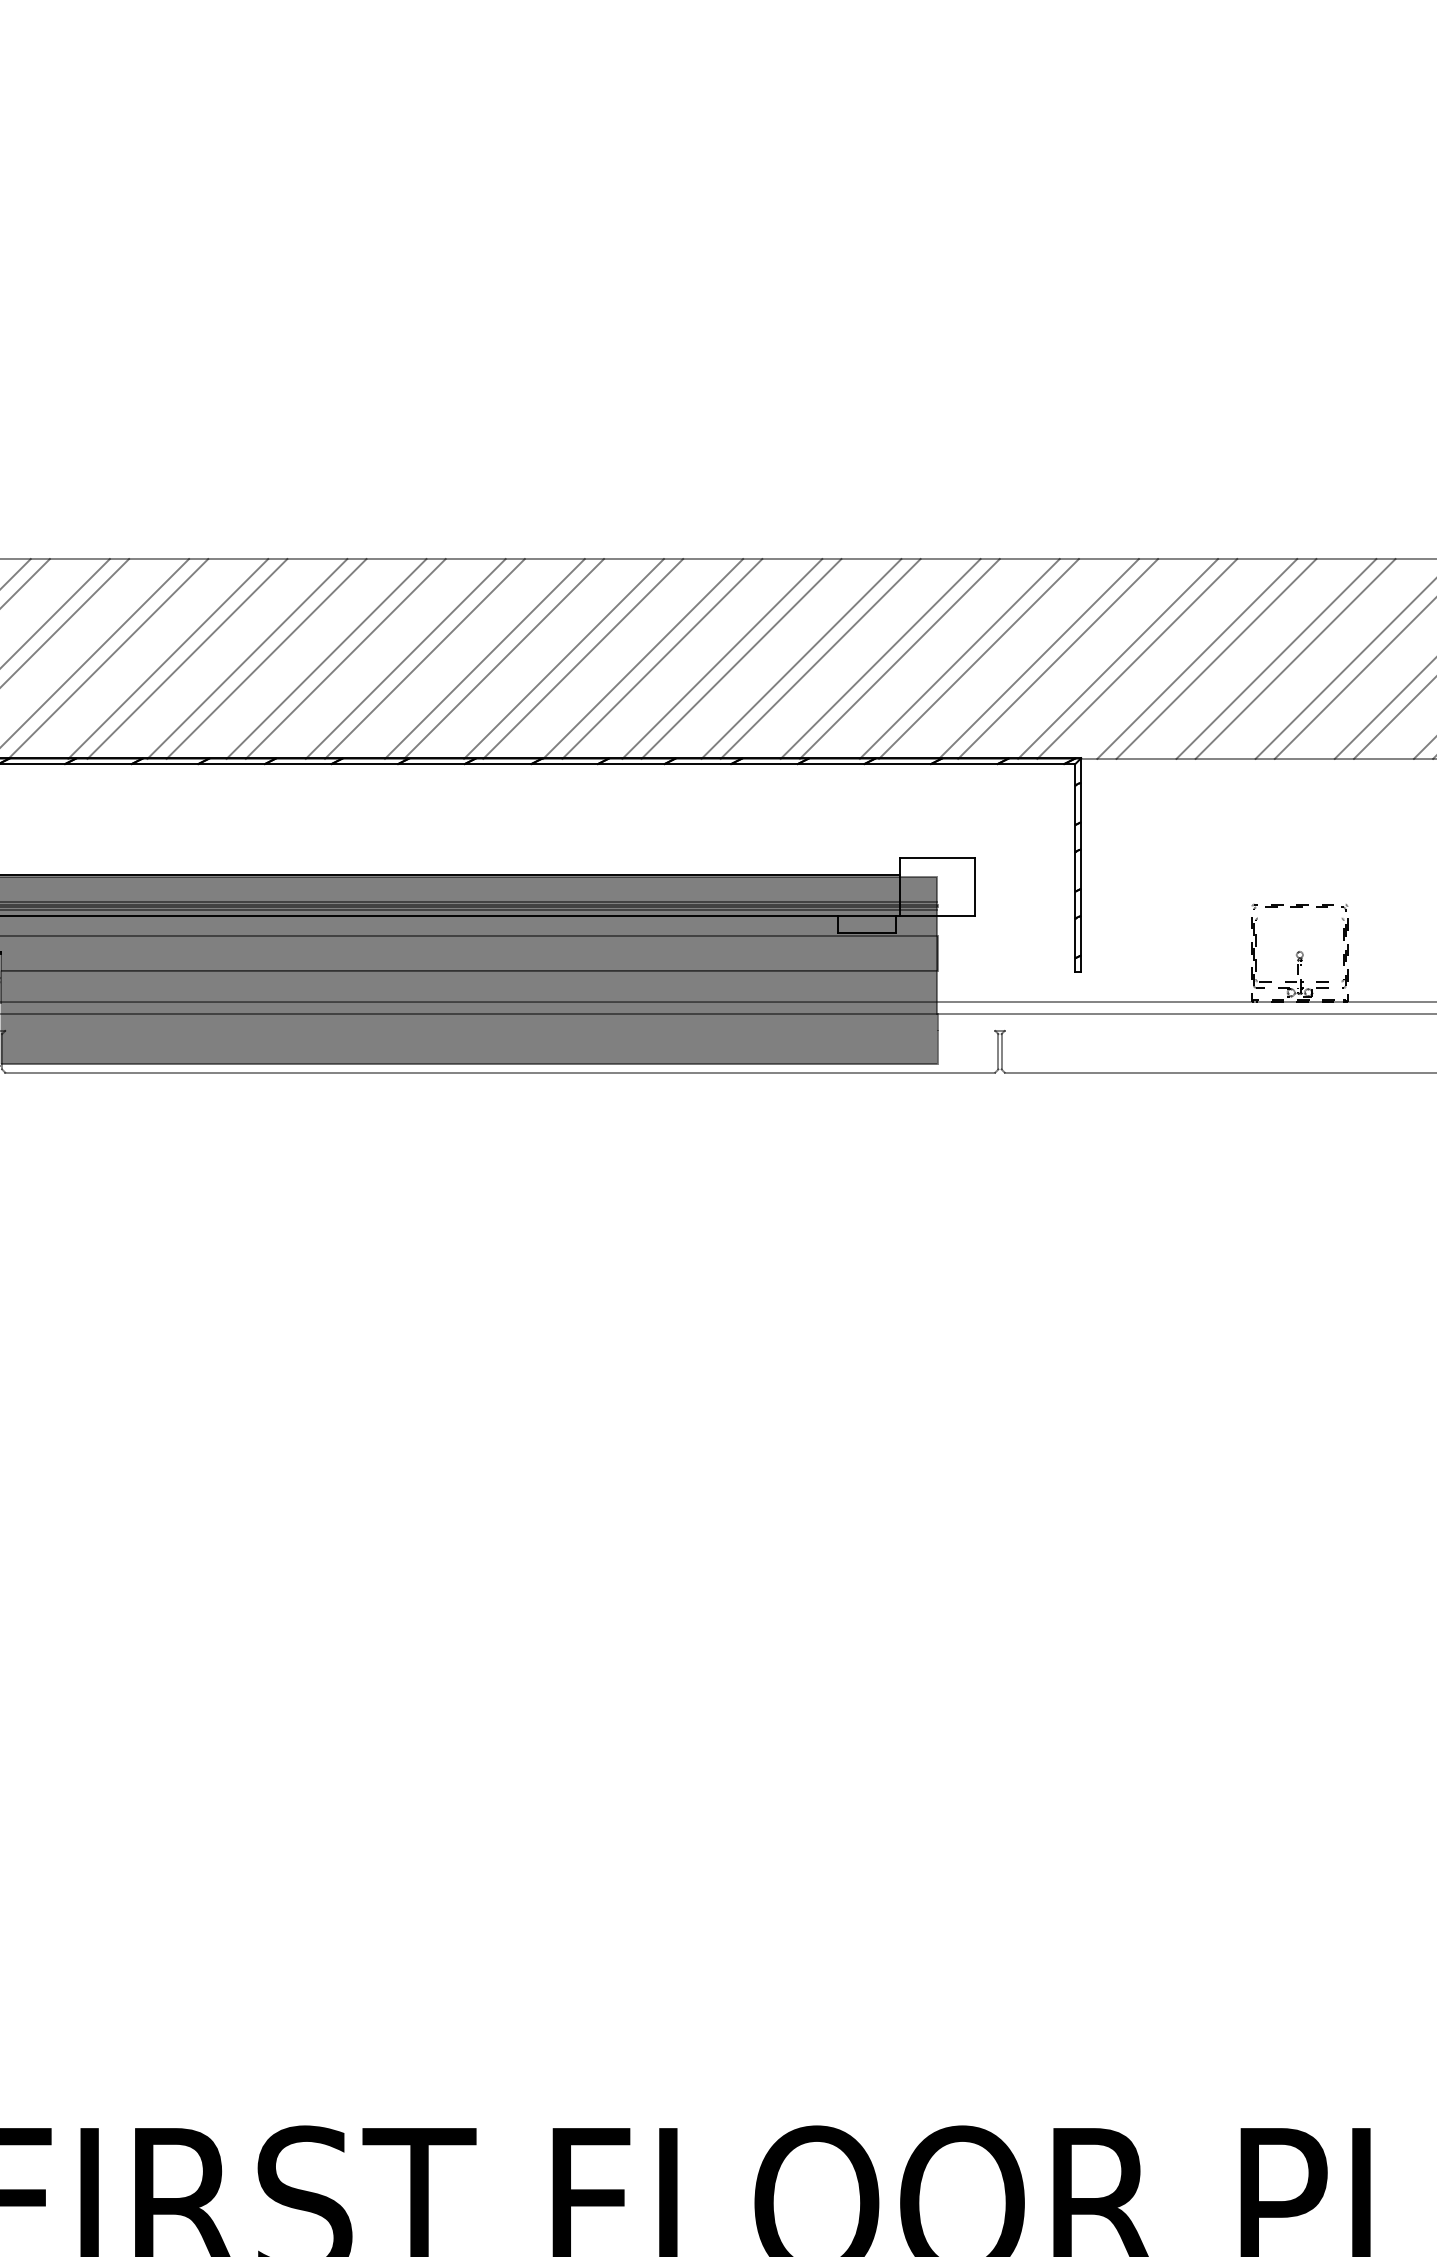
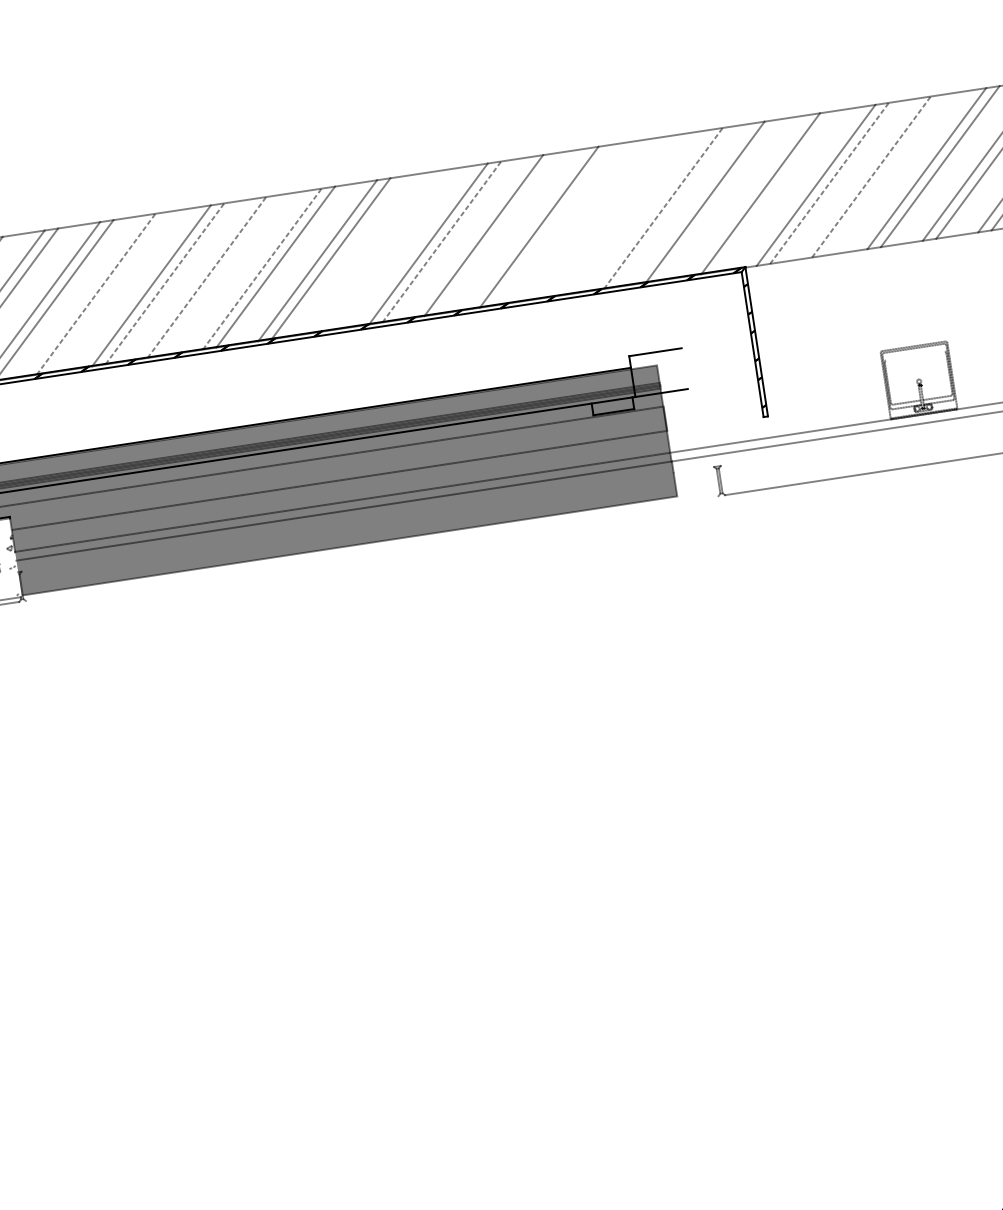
line: (168, 658) -> (96, 293), solid -> dashed
line: (187, 658) -> (109, 291), removed
line: (266, 658) -> (164, 283), solid -> dashed
line: (326, 658) -> (206, 277), solid -> dashed
line: (345, 658) -> (220, 275), removed
line: (406, 658) -> (262, 268), solid -> dashed
line: (563, 658) -> (372, 252), removed
line: (583, 658) -> (386, 250), removed
line: (662, 658) -> (441, 241), solid -> dashed
line: (741, 658) -> (497, 233), removed
line: (820, 658) -> (552, 224), removed
line: (880, 658) -> (594, 218), removed
line: (899, 658) -> (607, 216), removed
line: (959, 658) -> (649, 210), removed
line: (979, 658) -> (663, 208), solid -> dashed
line: (1058, 658) -> (718, 199), removed
line: (1137, 658) -> (774, 191), removed
line: (1216, 658) -> (829, 183), solid -> dashed
line: (1276, 658) -> (871, 176), solid -> dashed
line: (1295, 658) -> (884, 174), removed
line: (975, 887) -> (685, 368), removed
line: (500, 1072) -> (372, 548), removed

